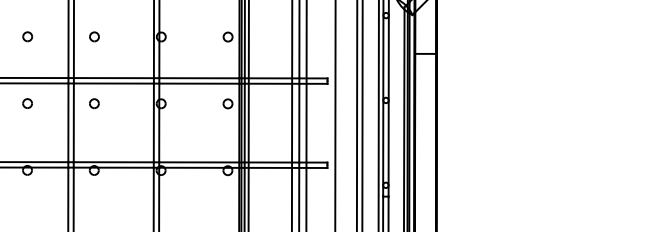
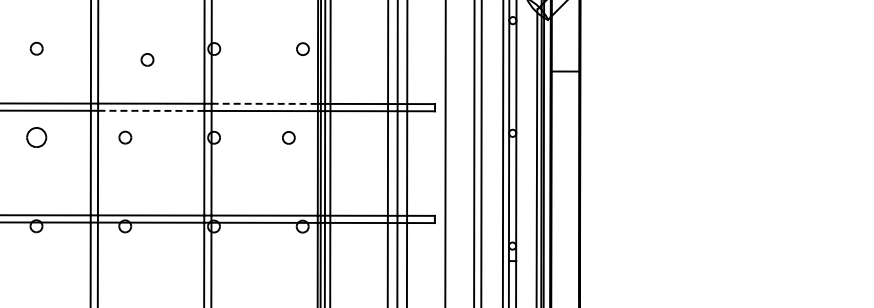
part: (94, 36) -> (147, 59), moved
line: (199, 77) -> (265, 103), solid -> dashed
line: (113, 83) -> (150, 110), solid -> dashed
part: (27, 103) -> (36, 137), size x1.6
part: (227, 103) -> (288, 137), moved

